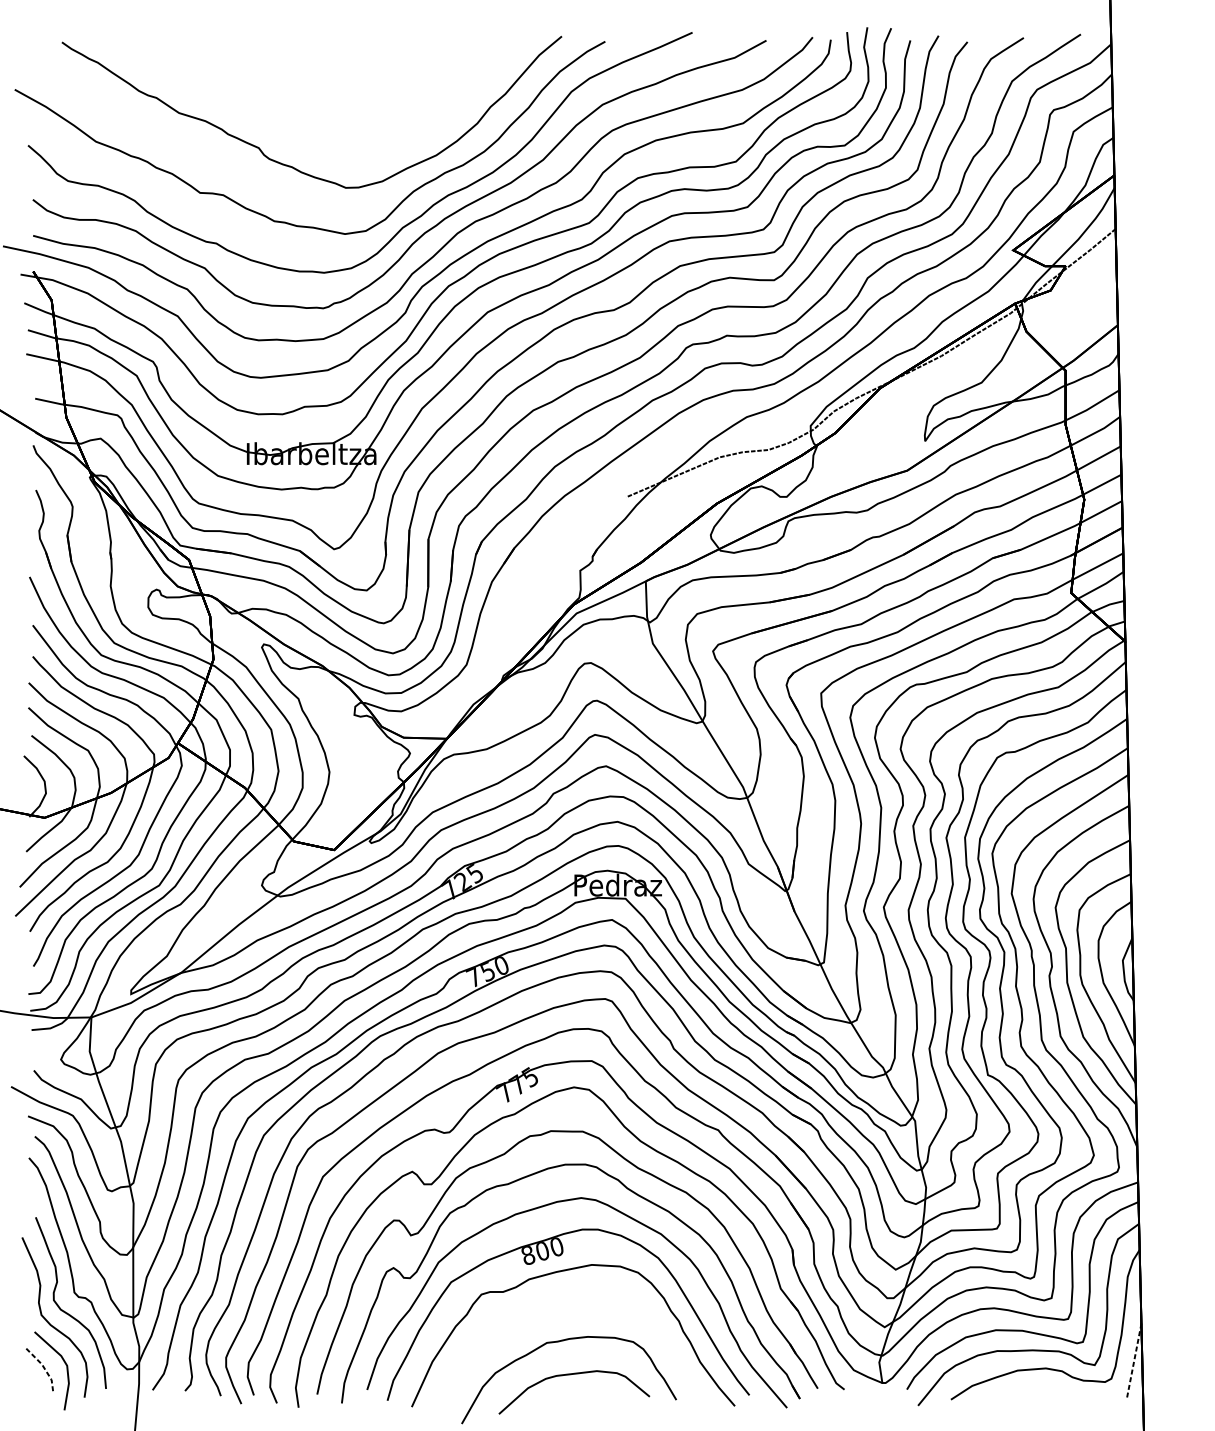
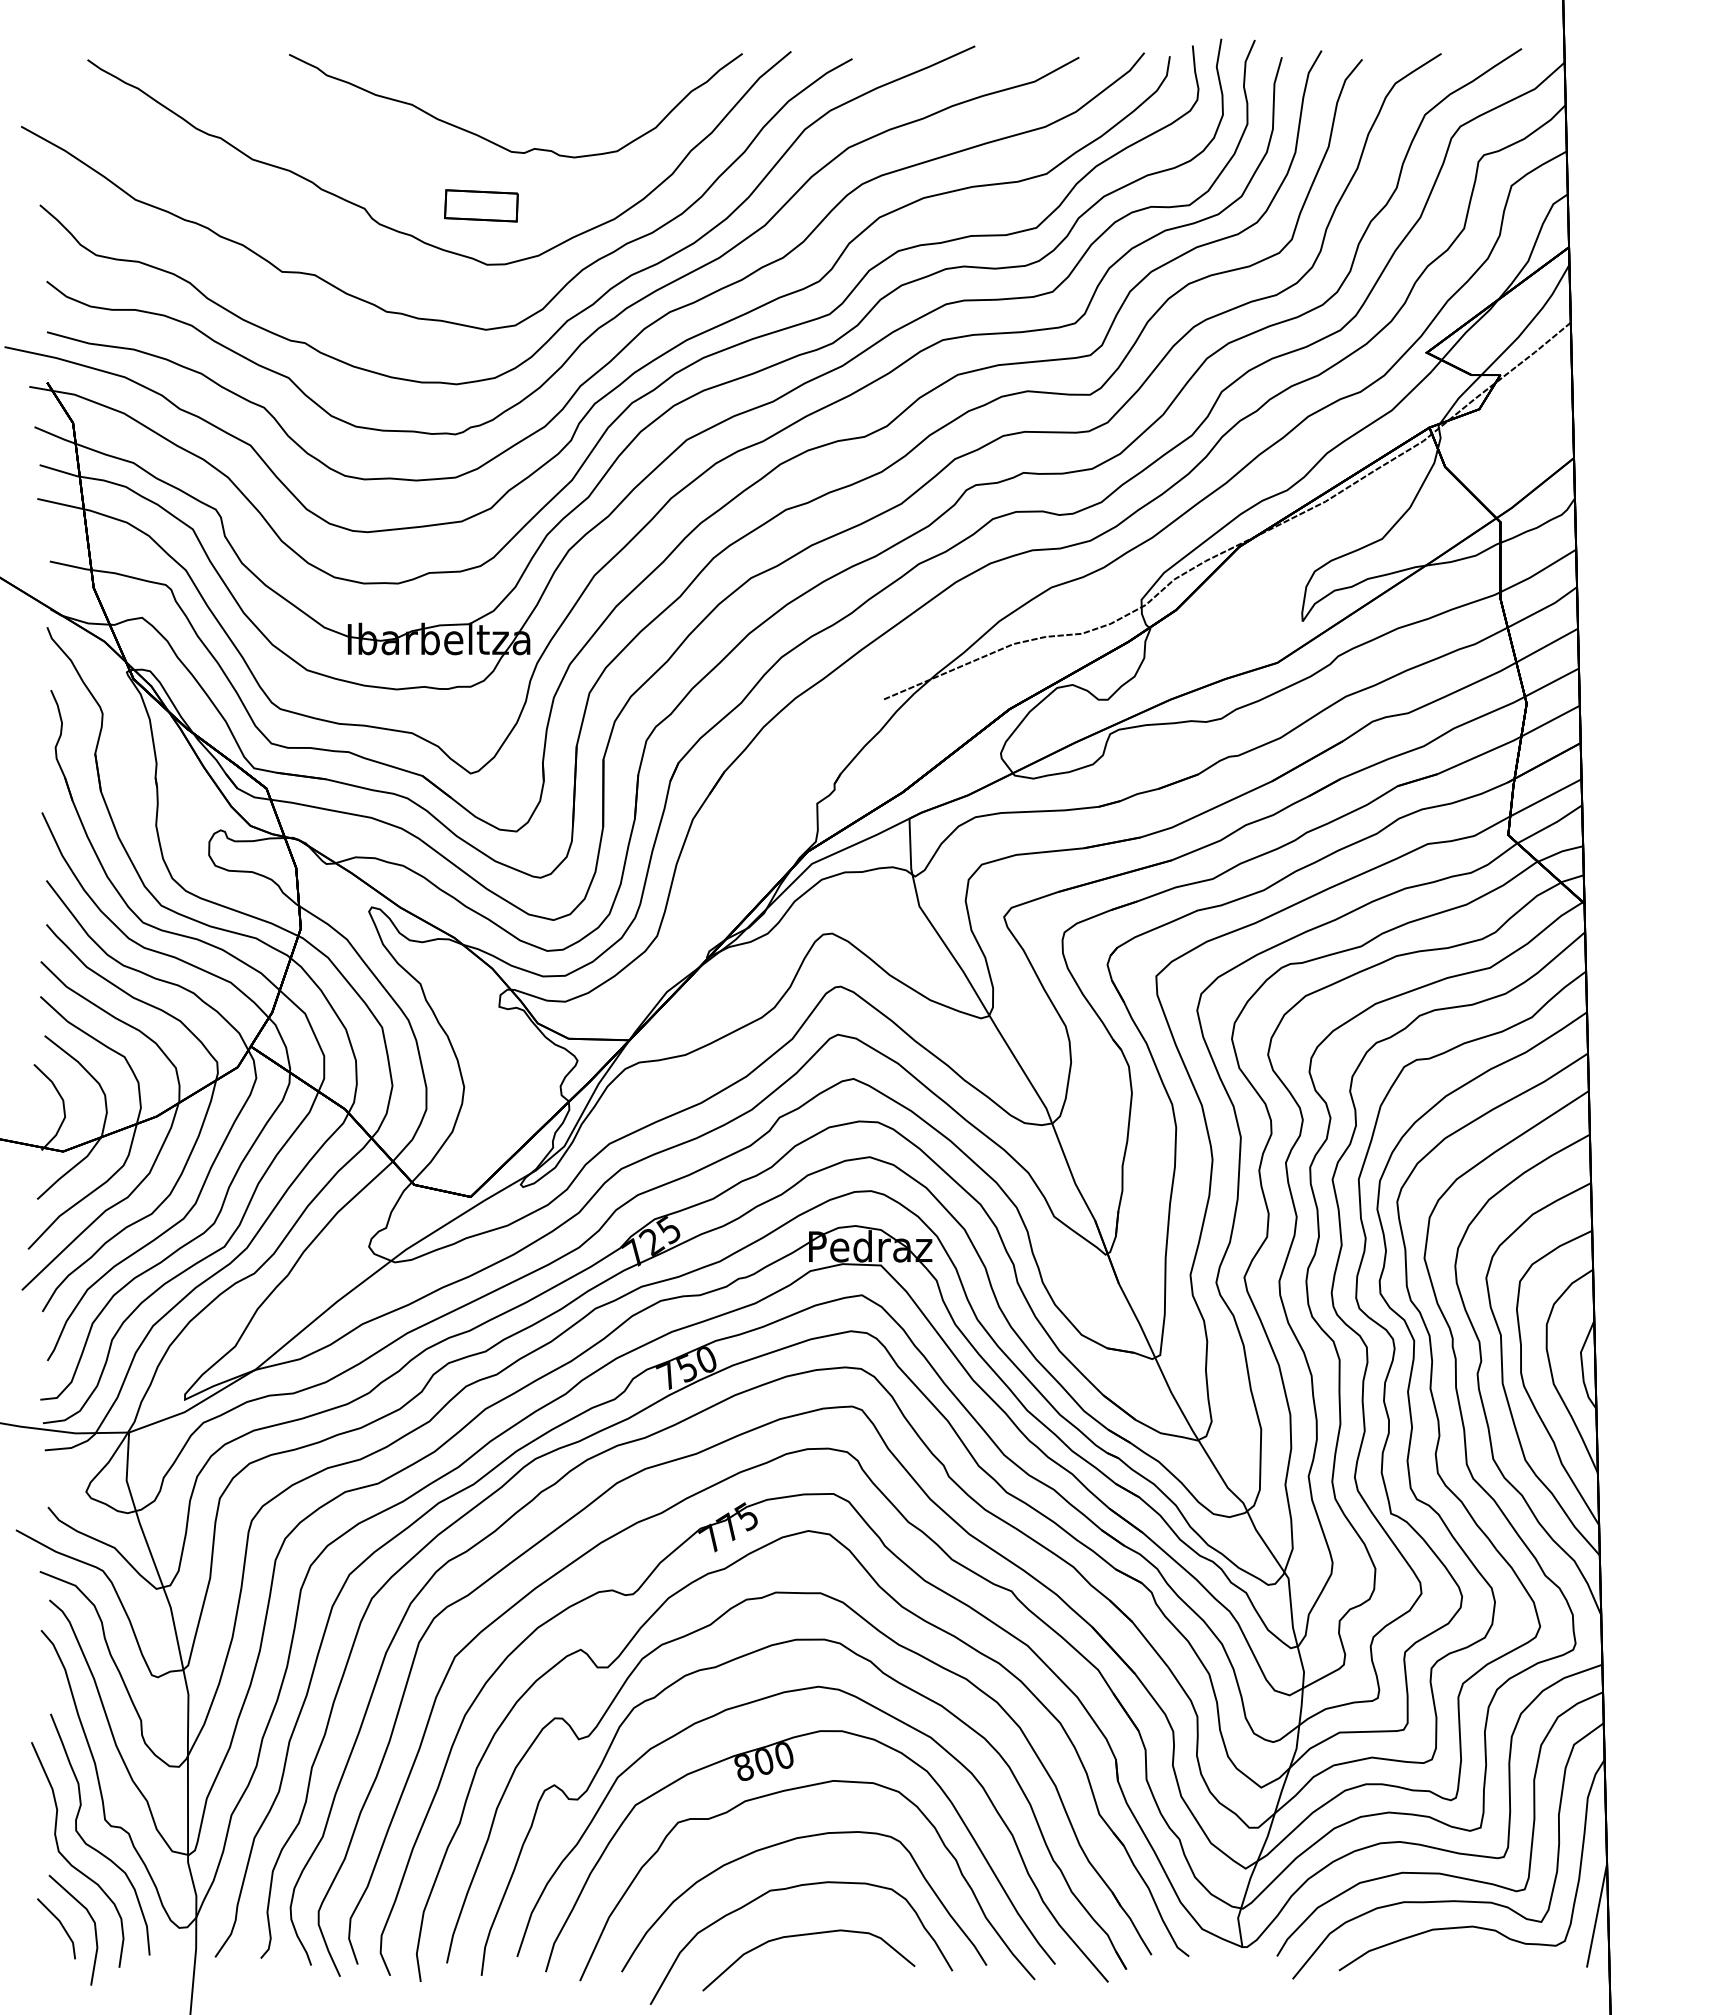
curve: (352, 101) -> (496, 143), added
part: (341, 145) -> (481, 205), added
curve: (559, 1308) -> (787, 1842), added
line: (1134, 1359) -> (1597, 1914), dashed -> solid
line: (44, 1367) -> (62, 1925), dashed -> solid

